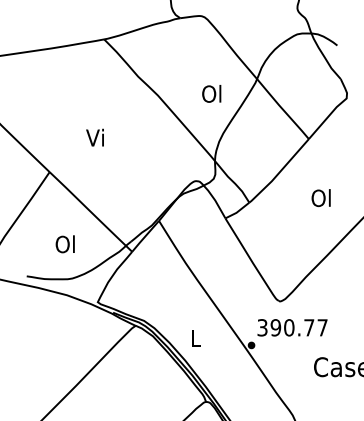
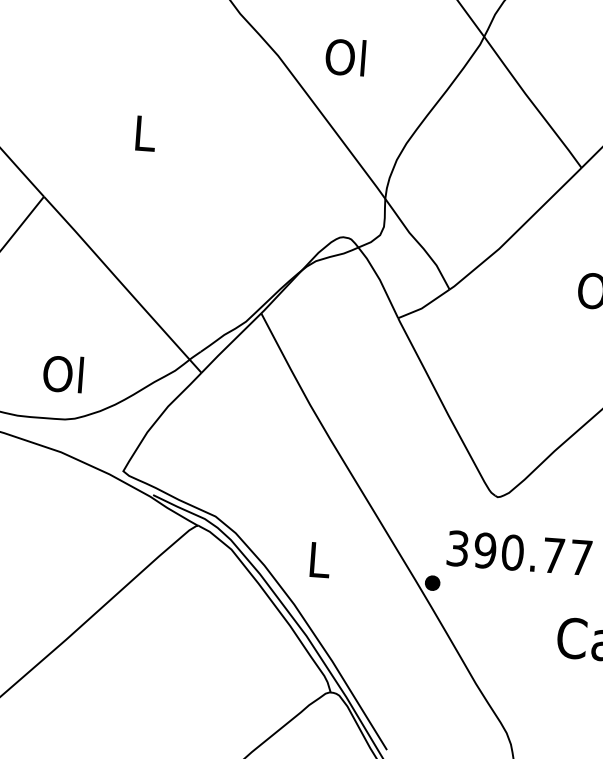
text: (211, 93) -> (345, 56), moved
text: (94, 137) -> (141, 132), Vi -> L
text: (64, 244) -> (61, 374), moved

